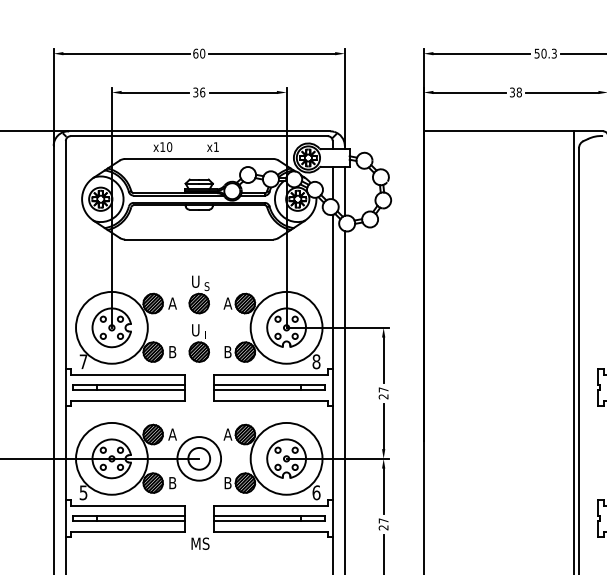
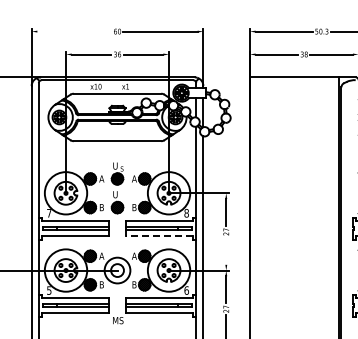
line: (126, 53) -> (74, 31), removed
line: (270, 401) -> (159, 236), solid -> dashed
line: (384, 424) -> (226, 250), removed

